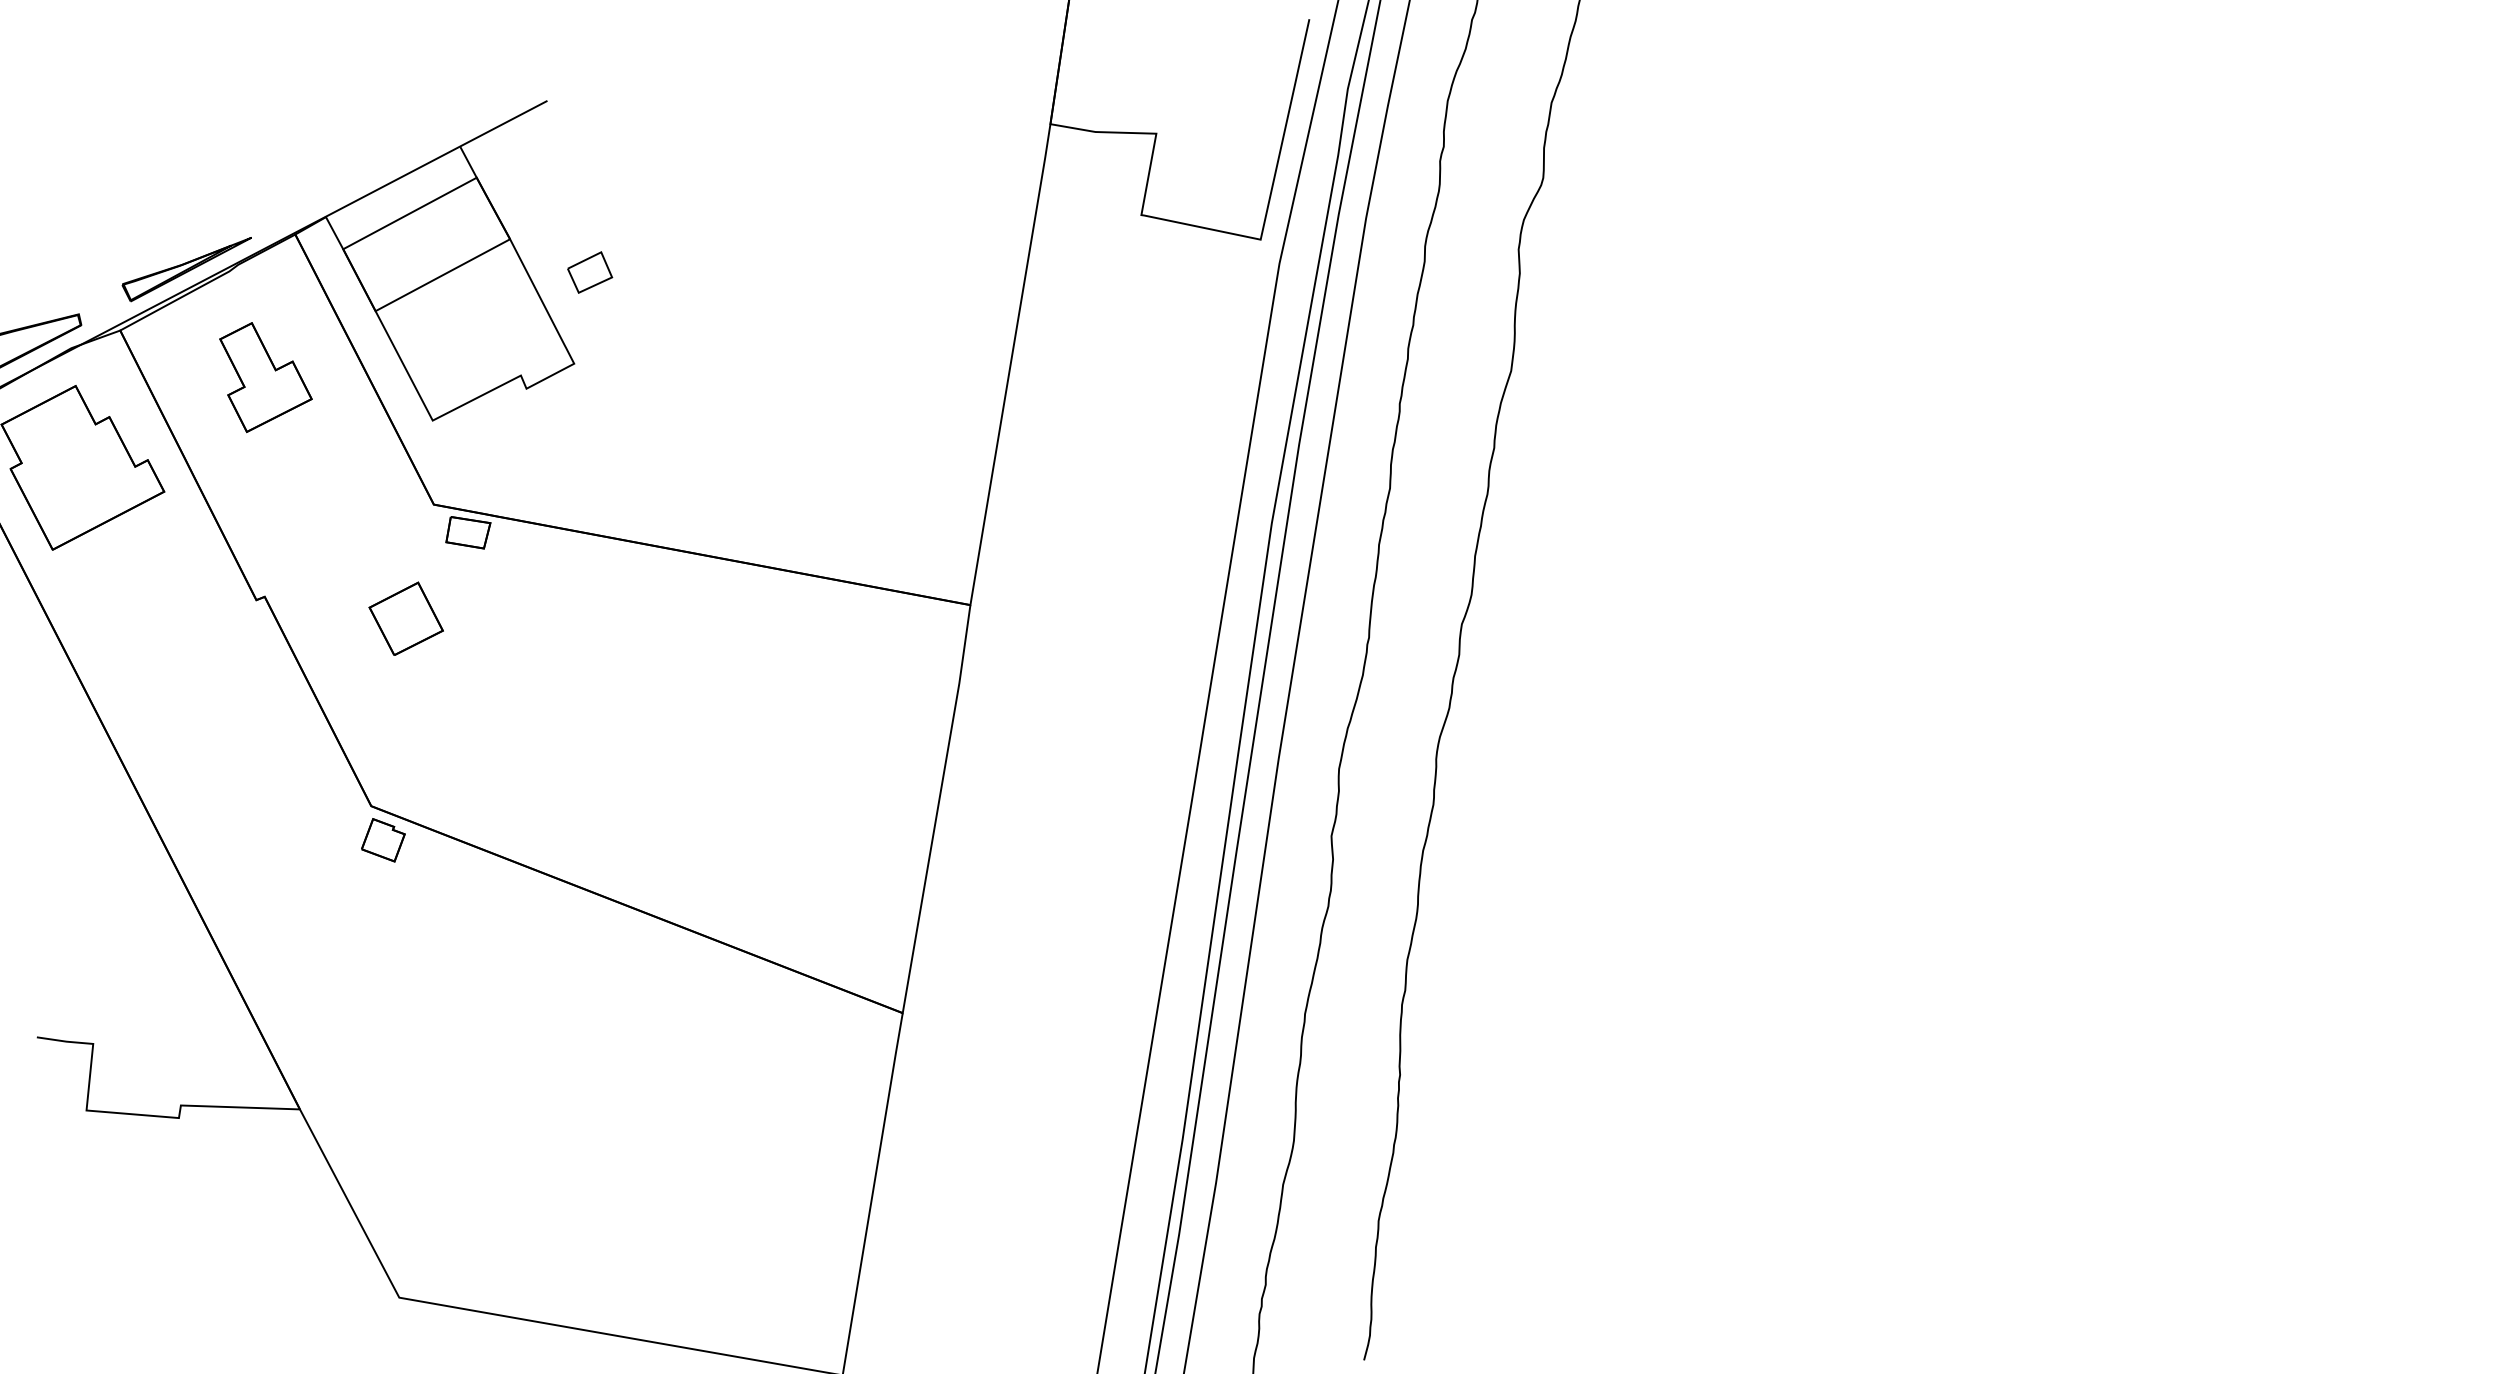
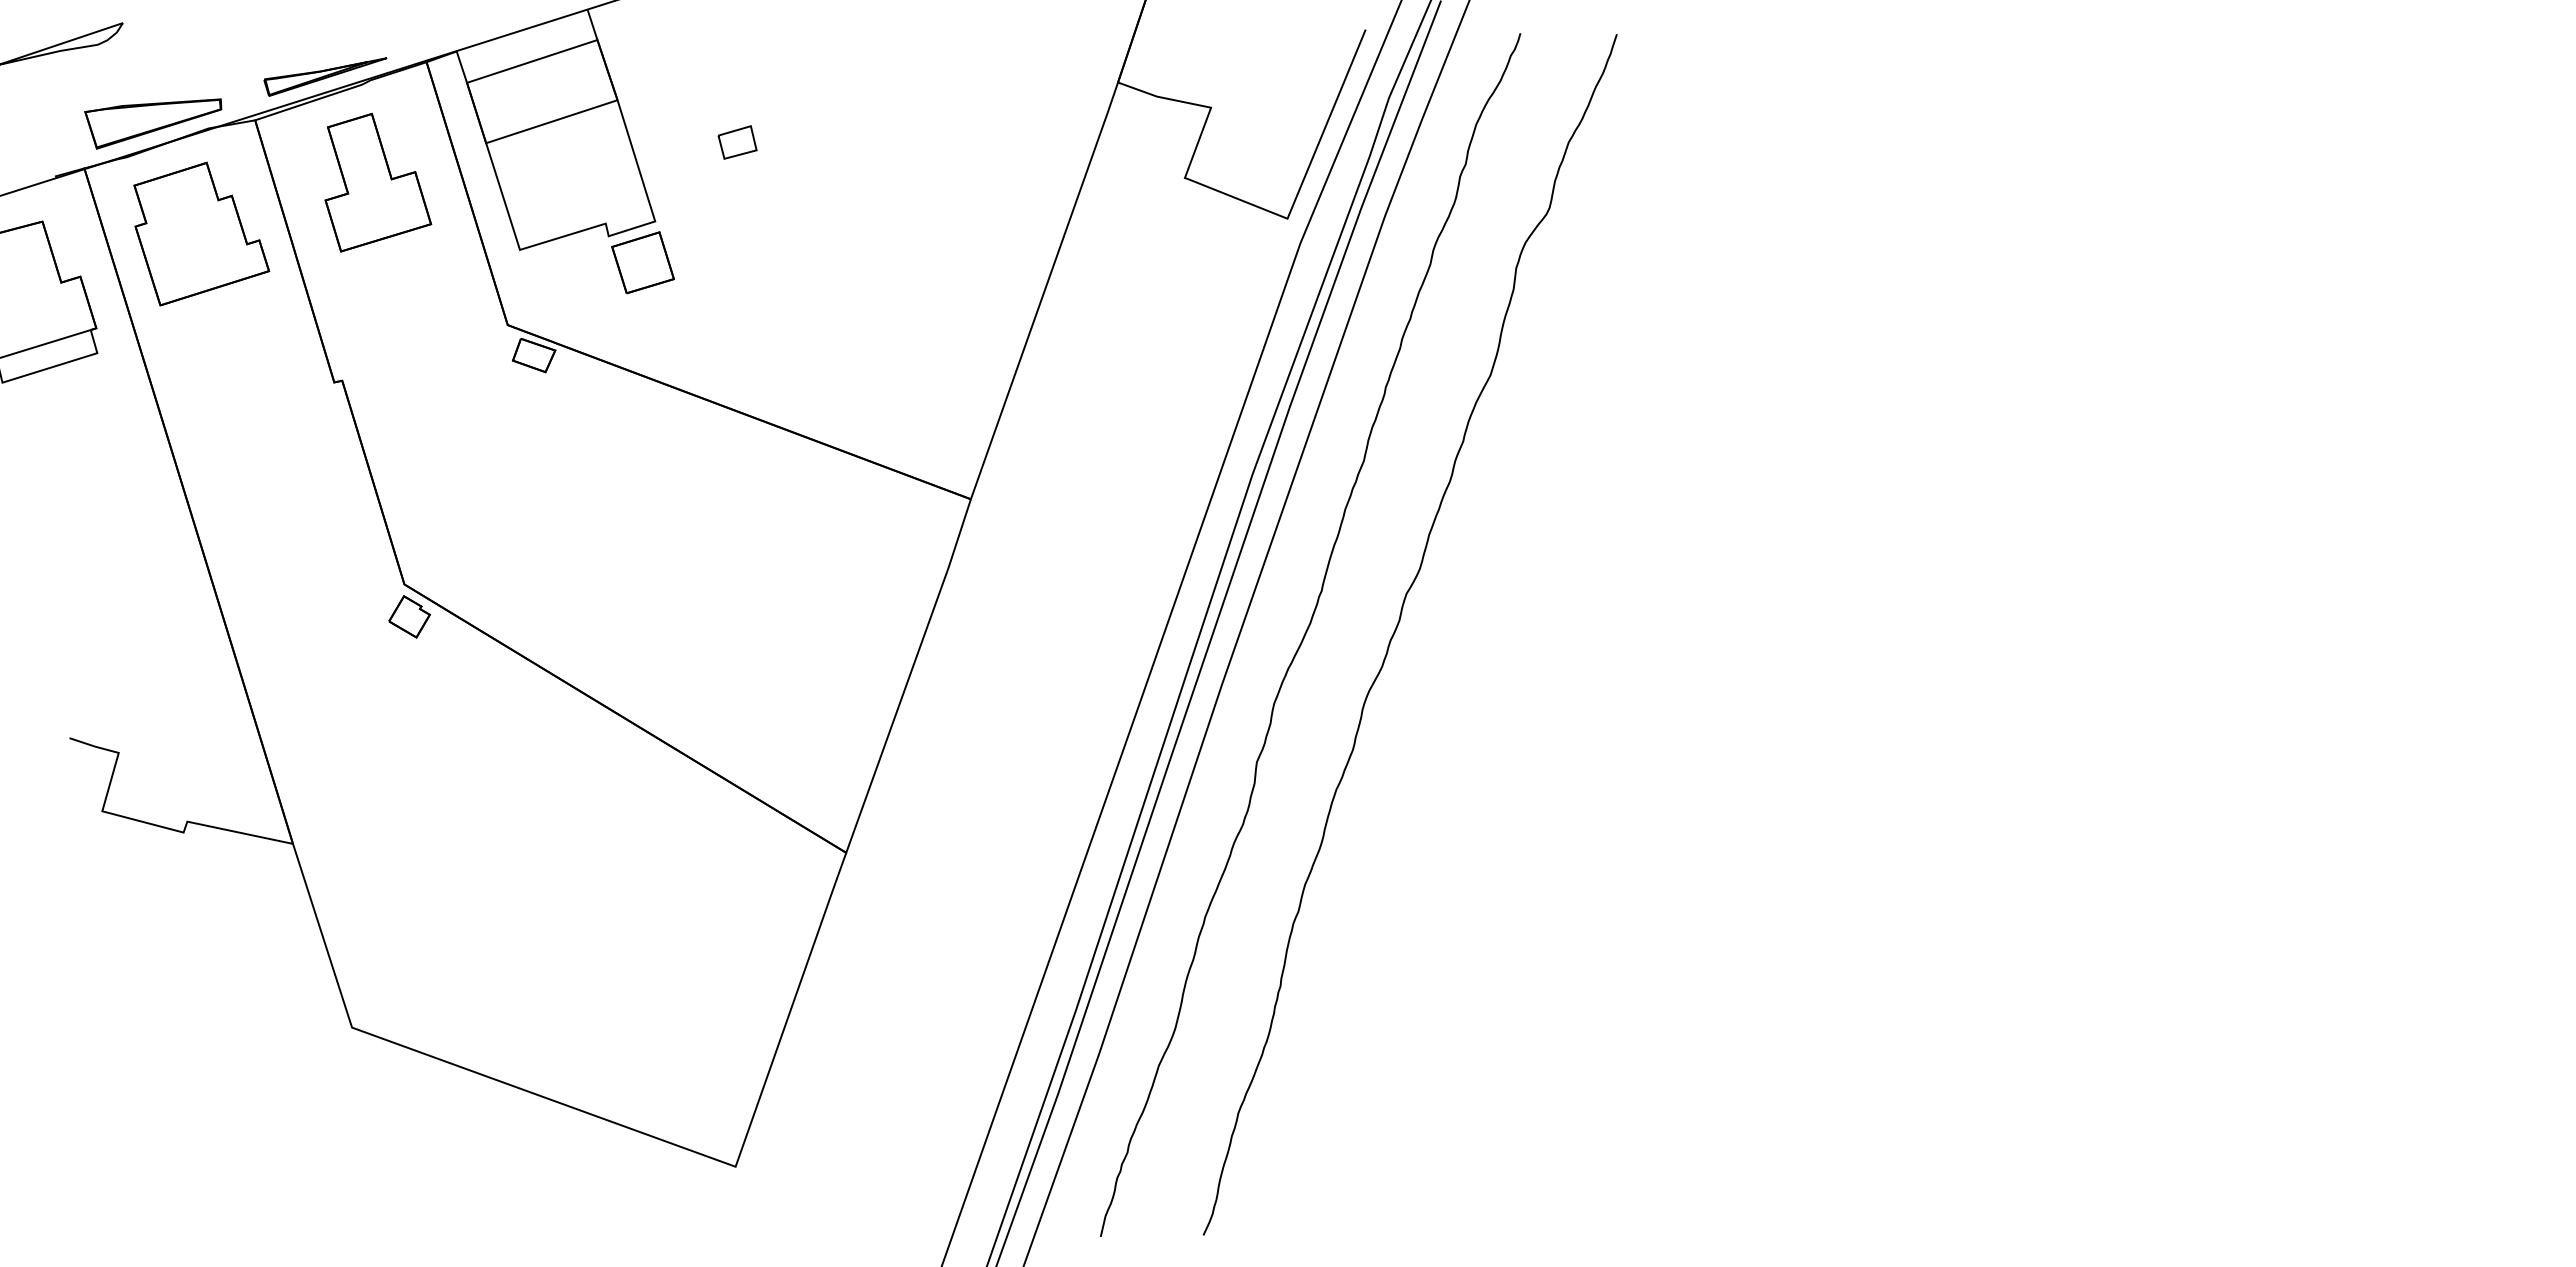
part: (589, 272) -> (737, 142), moved
part: (266, 374) -> (378, 182), size x1.43
part: (405, 618) -> (642, 262), moved

